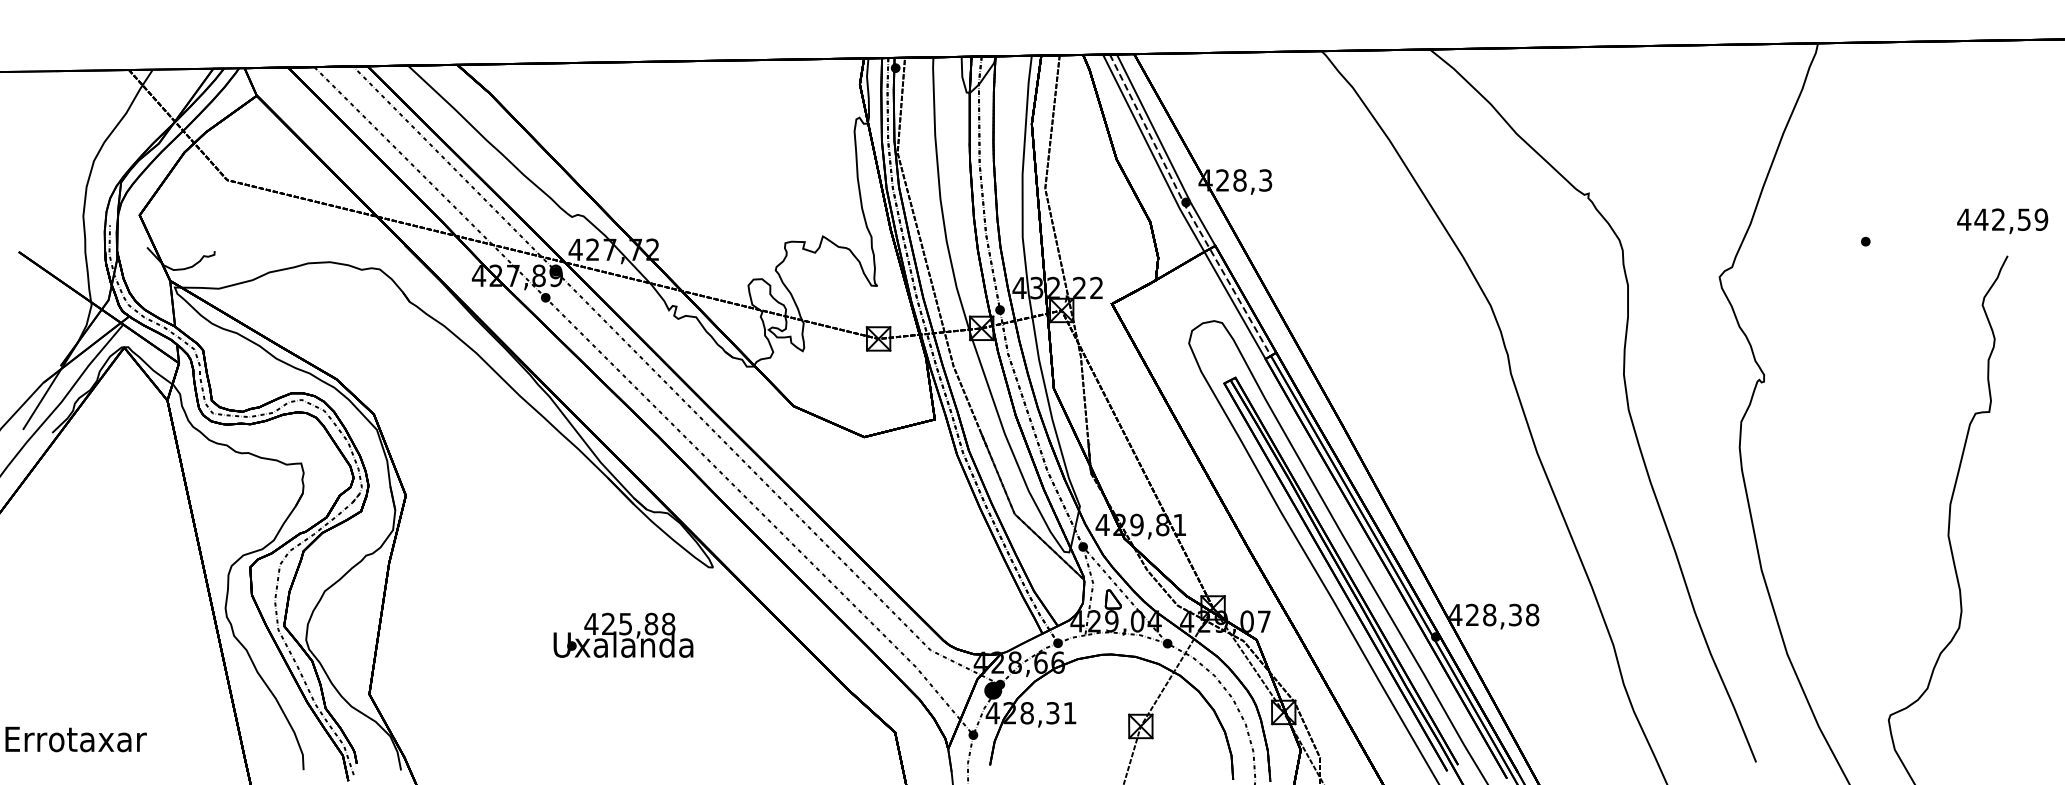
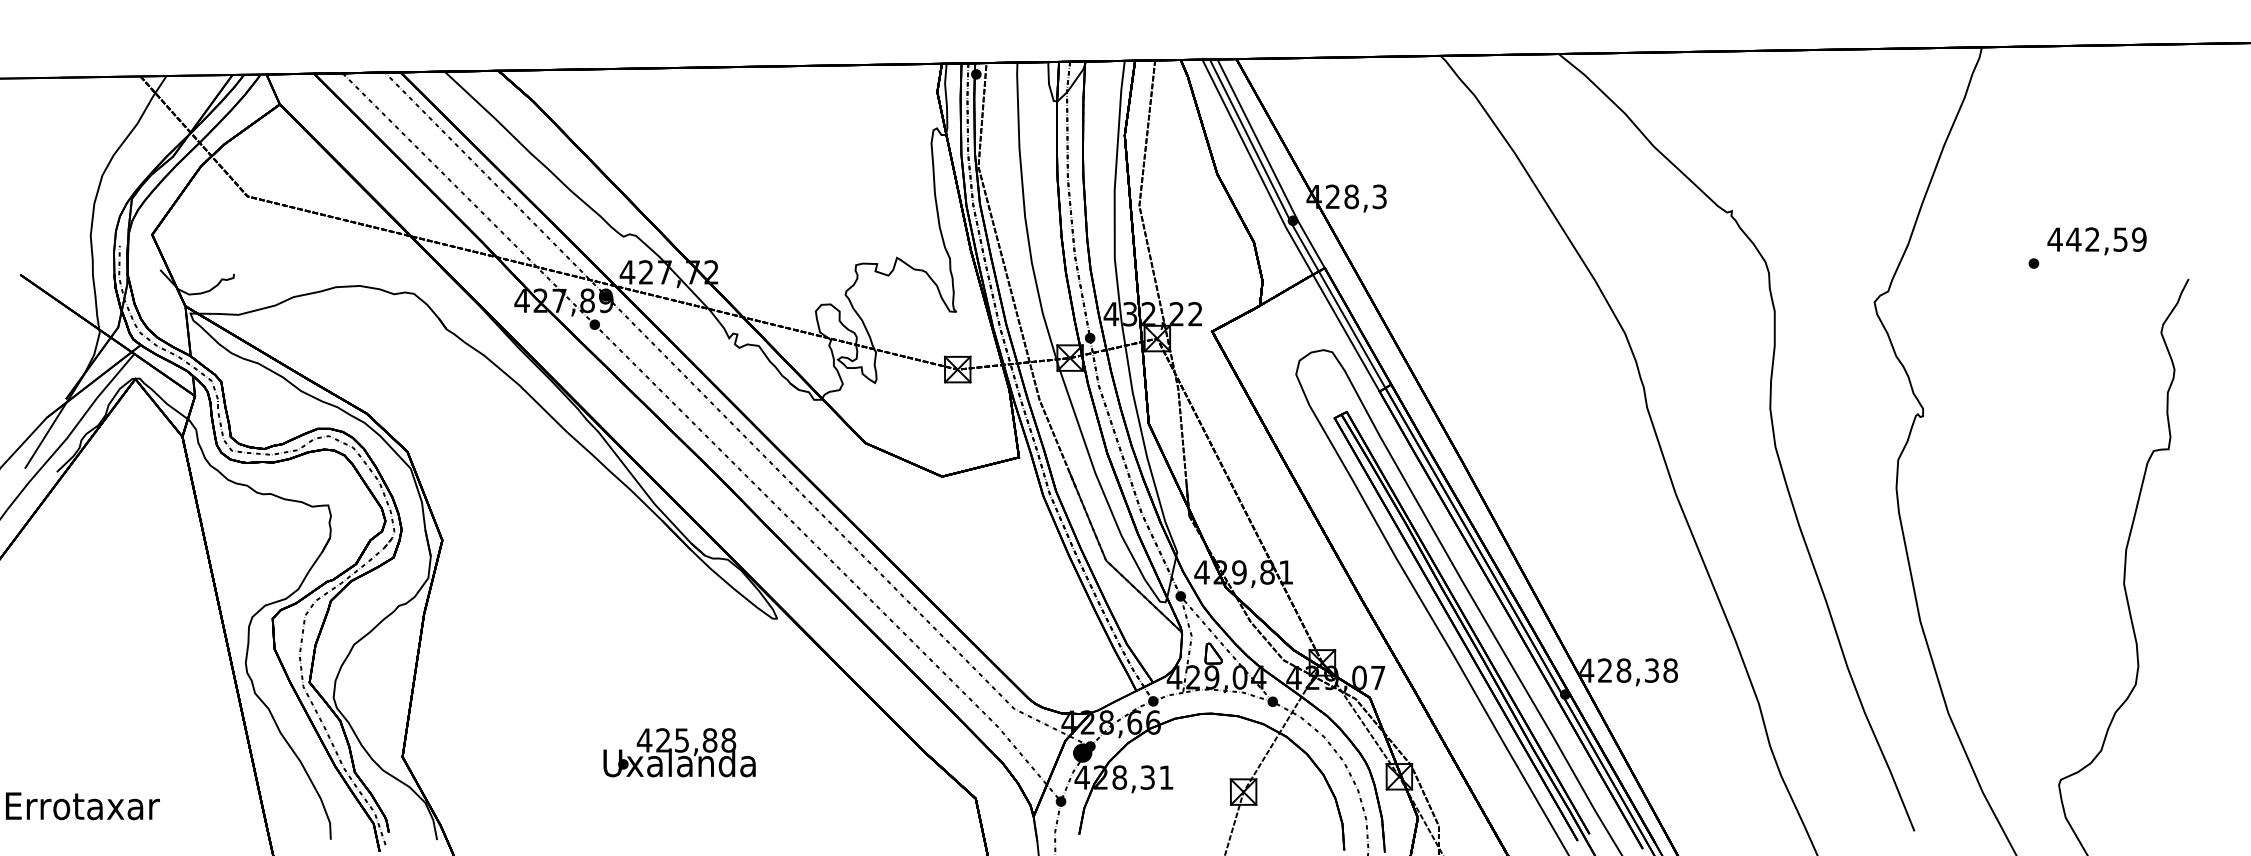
line: (1186, 207) -> (1293, 226), dashed -> solid
text: (2002, 221) -> (2096, 241), moved
text: (623, 634) -> (679, 751), moved

